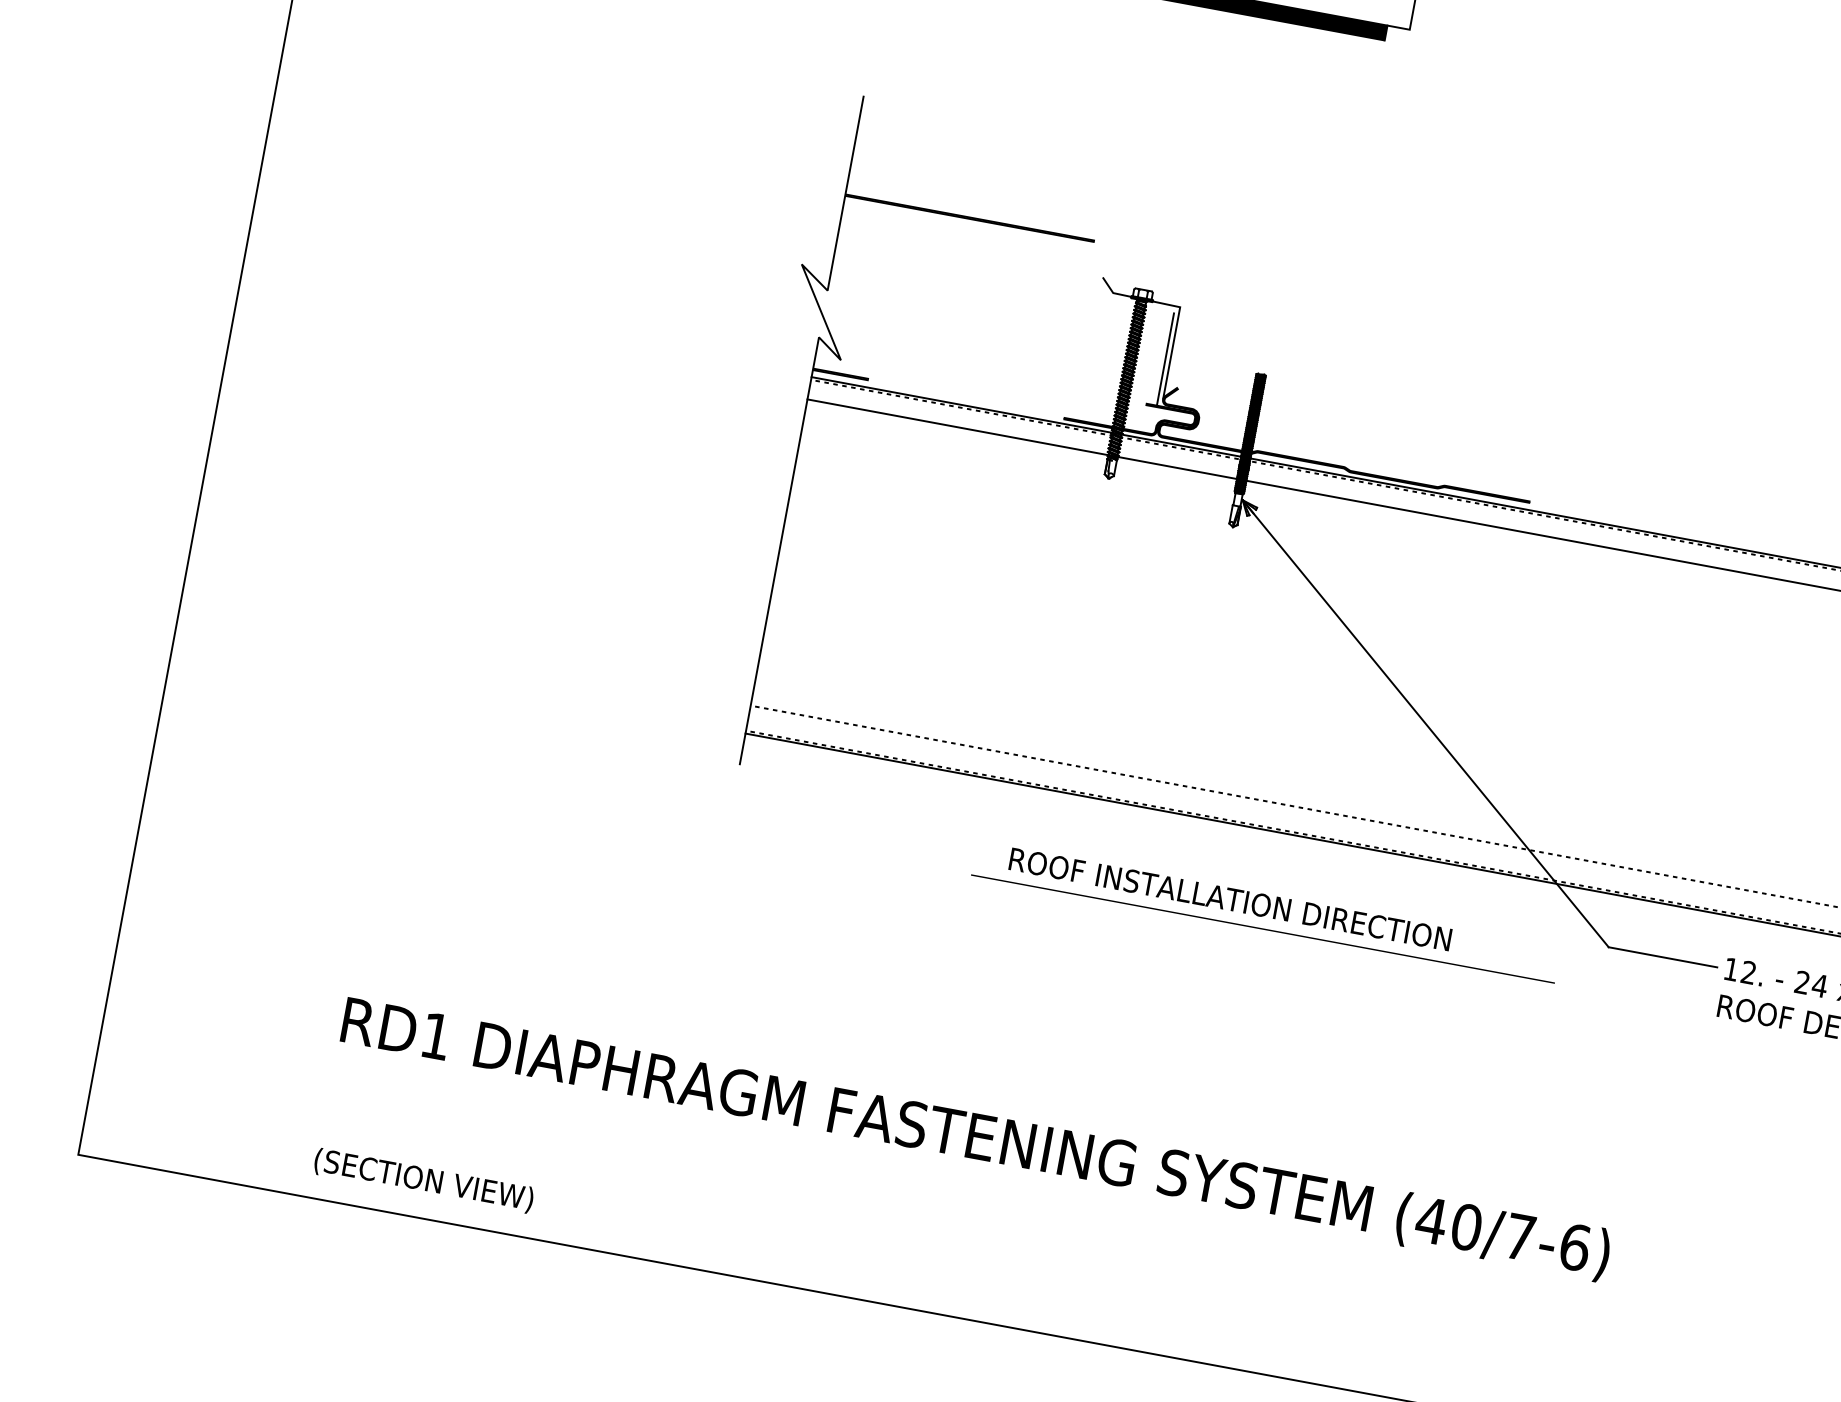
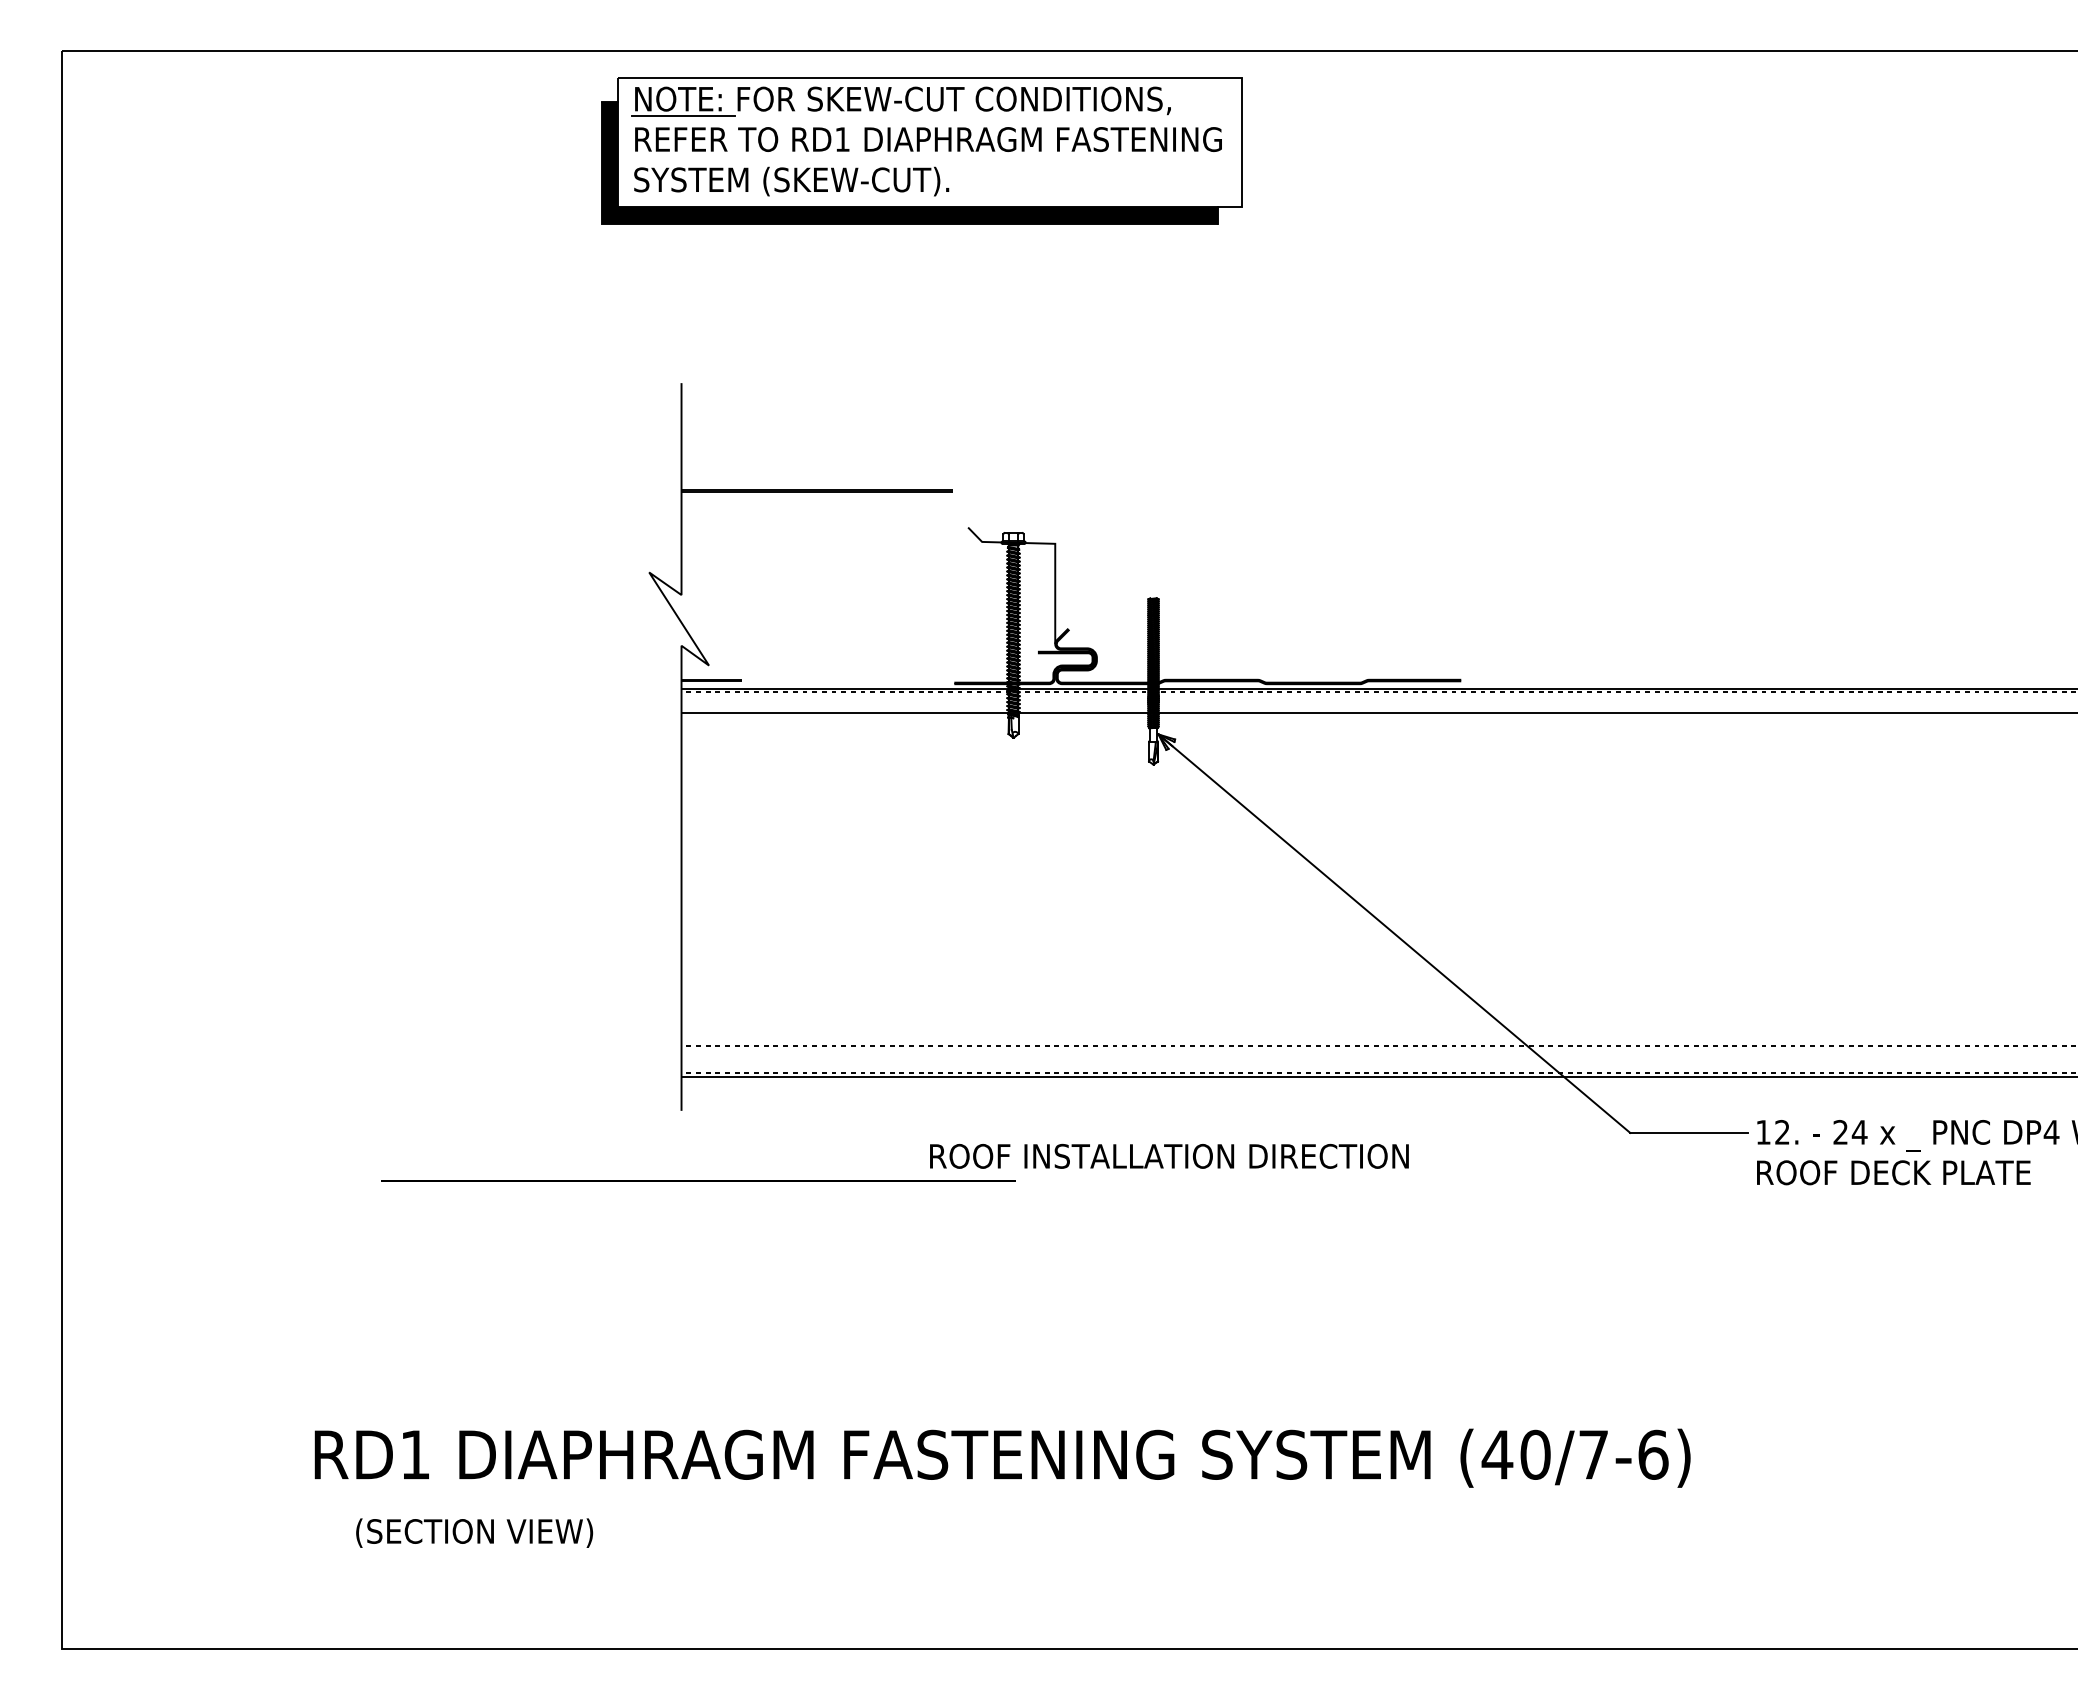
line: (1165, 359) -> (1049, 601), removed
text: (1230, 898) -> (1169, 1155), moved
line: (1263, 928) -> (698, 1180), moved
text: (423, 1180) -> (474, 1532), moved

